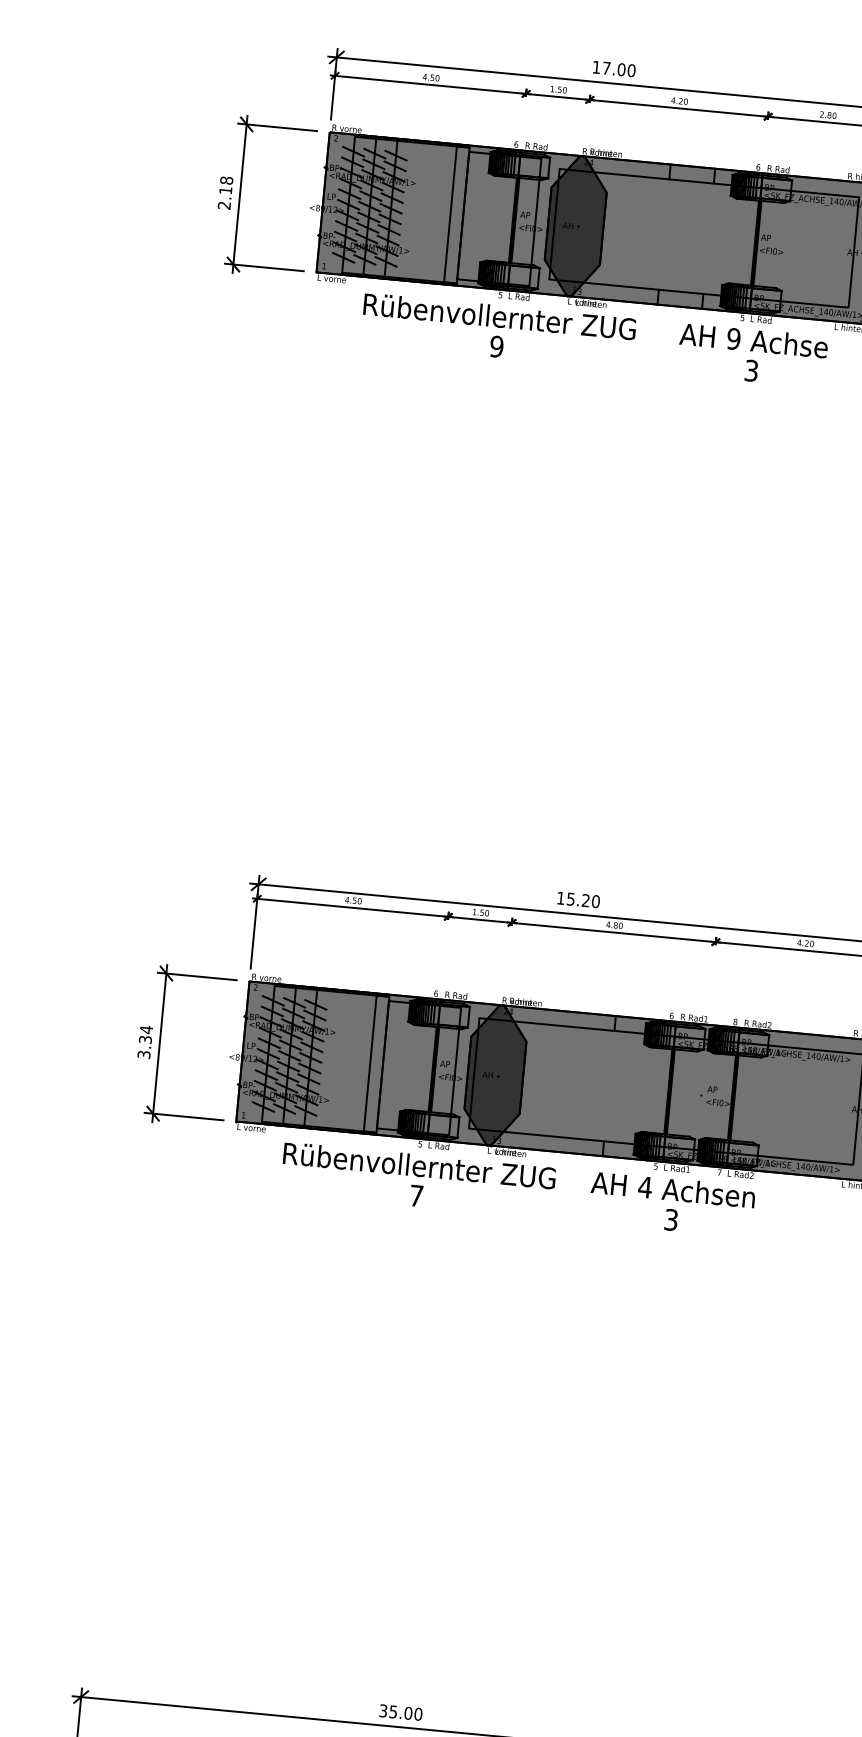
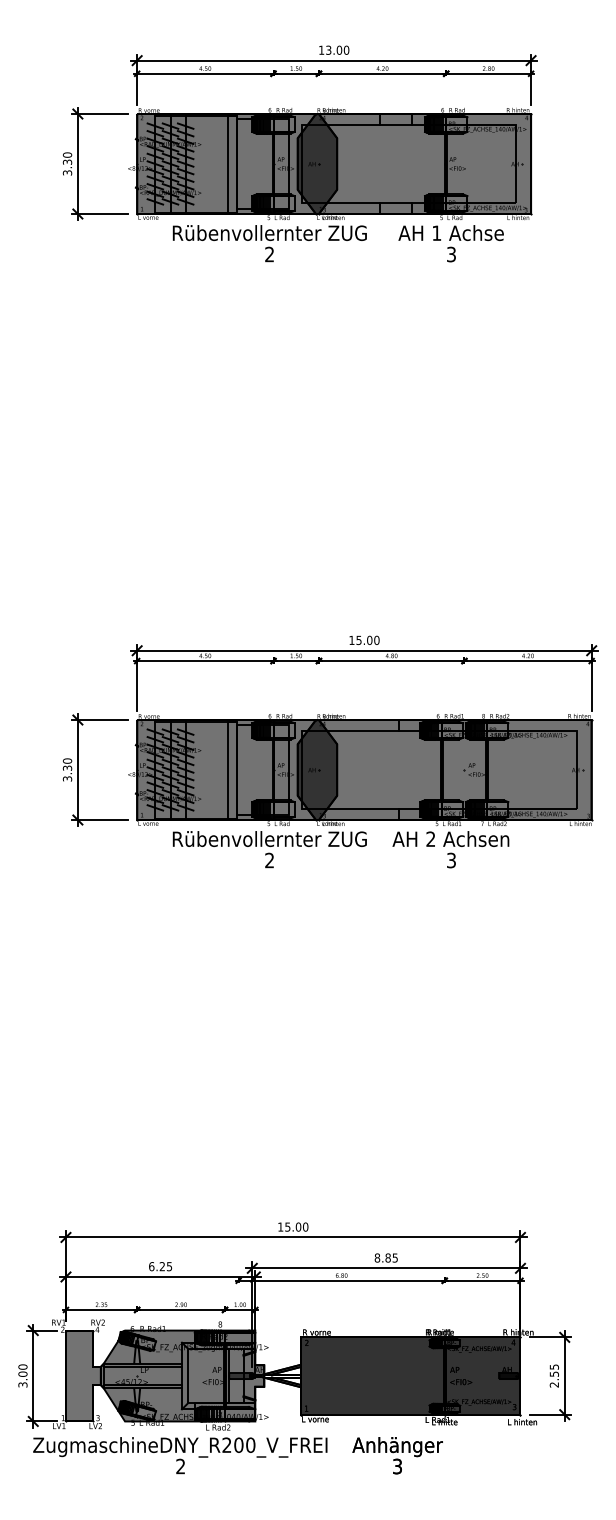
text: (606, 67) -> (328, 49), 17.00 -> 13.00
text: (225, 192) -> (67, 163), 2.18 -> 3.30
text: (733, 339) -> (436, 233), 9 -> 1
text: (496, 346) -> (269, 254), 9 -> 2
text: (585, 900) -> (369, 640), 15.20 -> 15.00
text: (146, 1030) -> (67, 761), 3.34 -> 3.30
text: (644, 1186) -> (430, 838), 4 -> 2
text: (416, 1195) -> (269, 860), 7 -> 2
text: (383, 1710) -> (280, 1226), 35.00 -> 15.00

